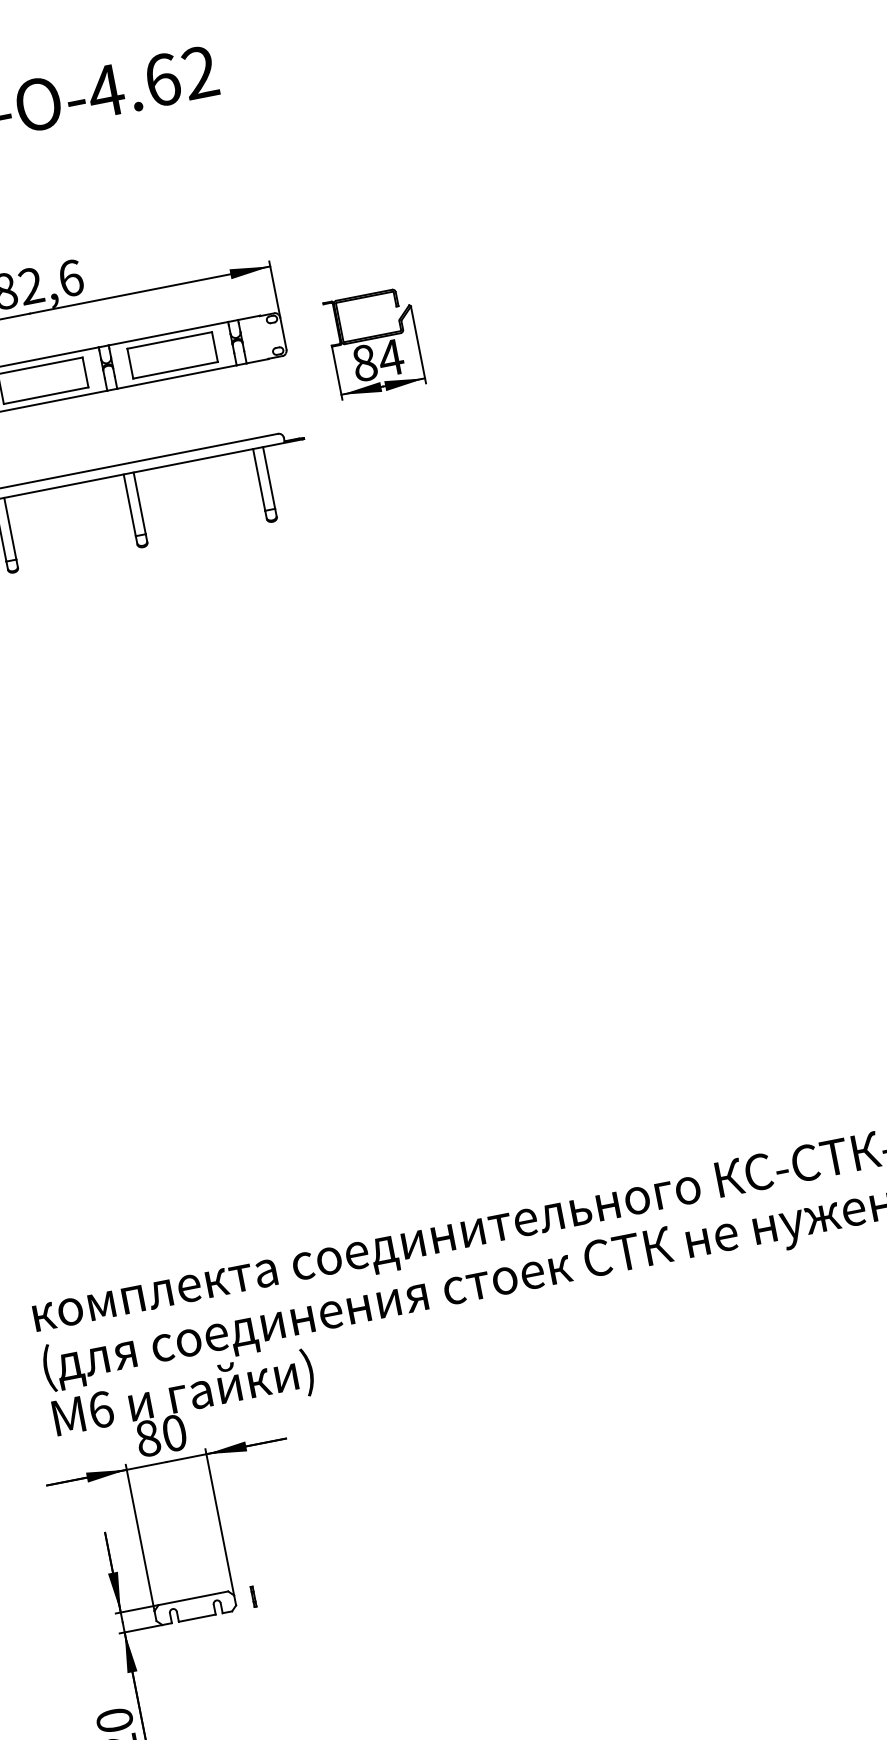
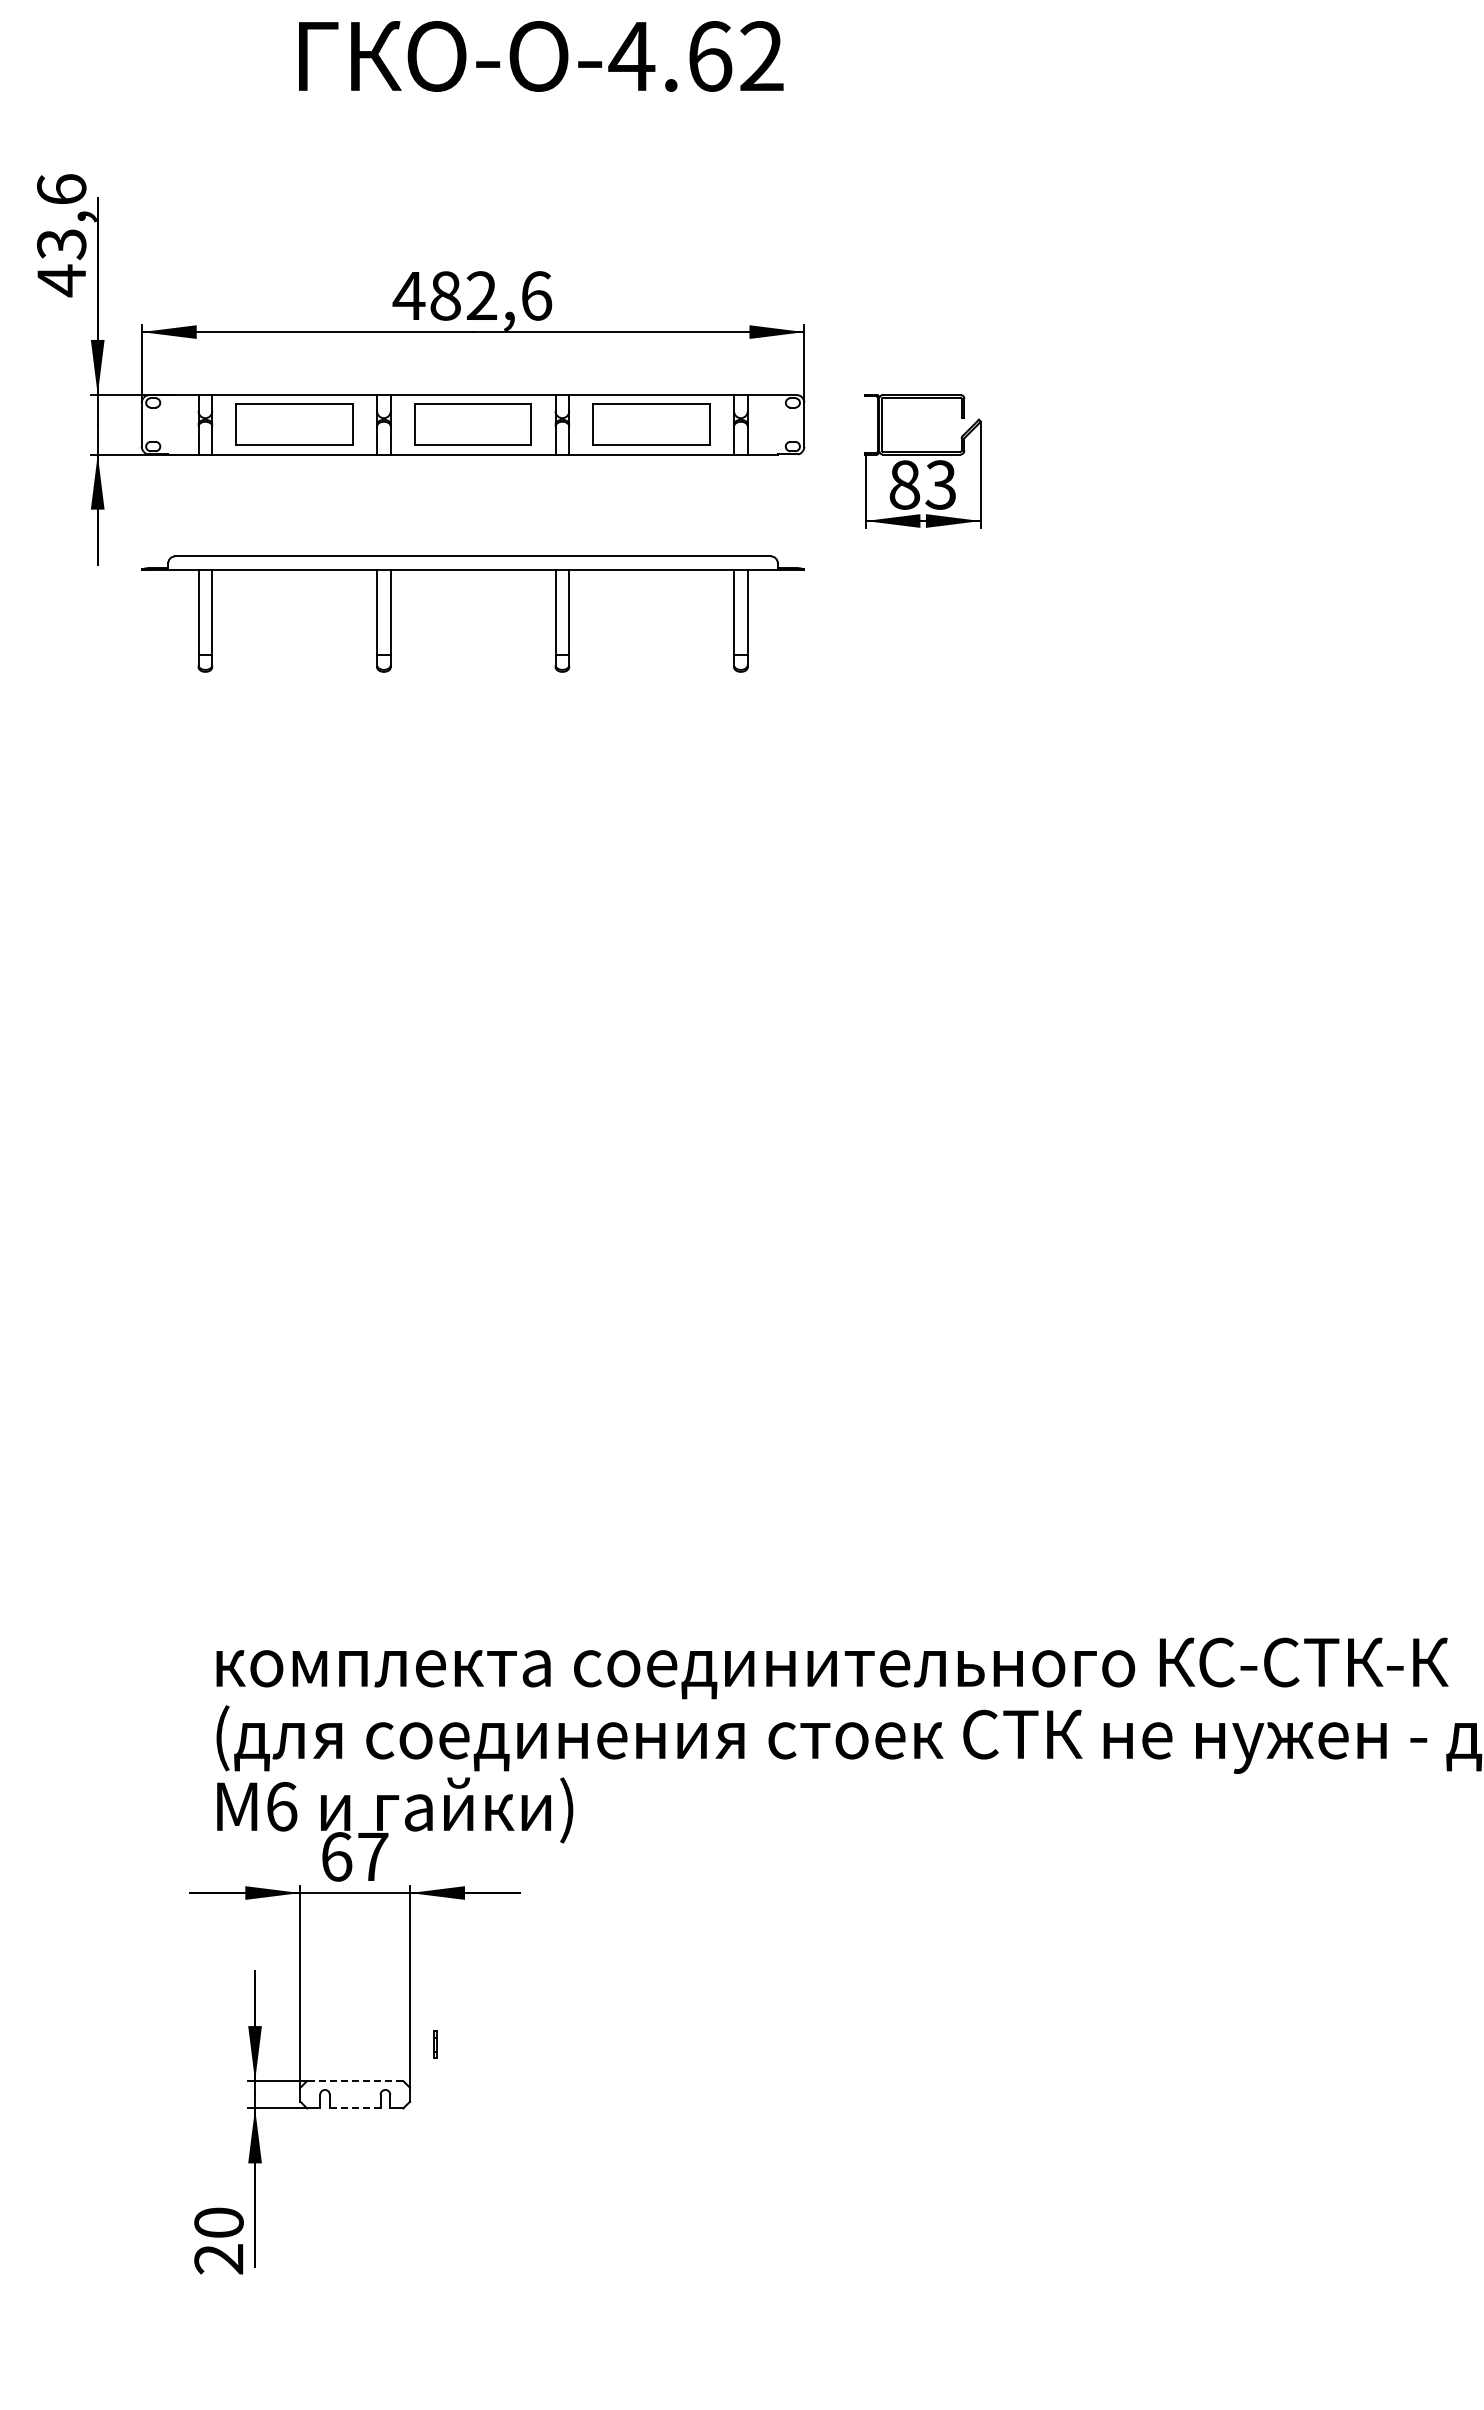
text: (390, 357) -> (940, 484), 84 -> 83
text: (160, 1435) -> (354, 1856), 80 -> 67
line: (252, 1596) -> (434, 2044), moved
line: (192, 1598) -> (354, 2081), solid -> dashed
line: (197, 1618) -> (355, 2108), solid -> dashed

